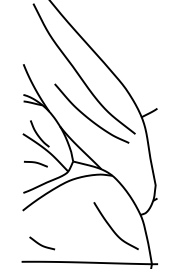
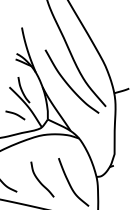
curve: (77, 231) -> (39, 180), added

